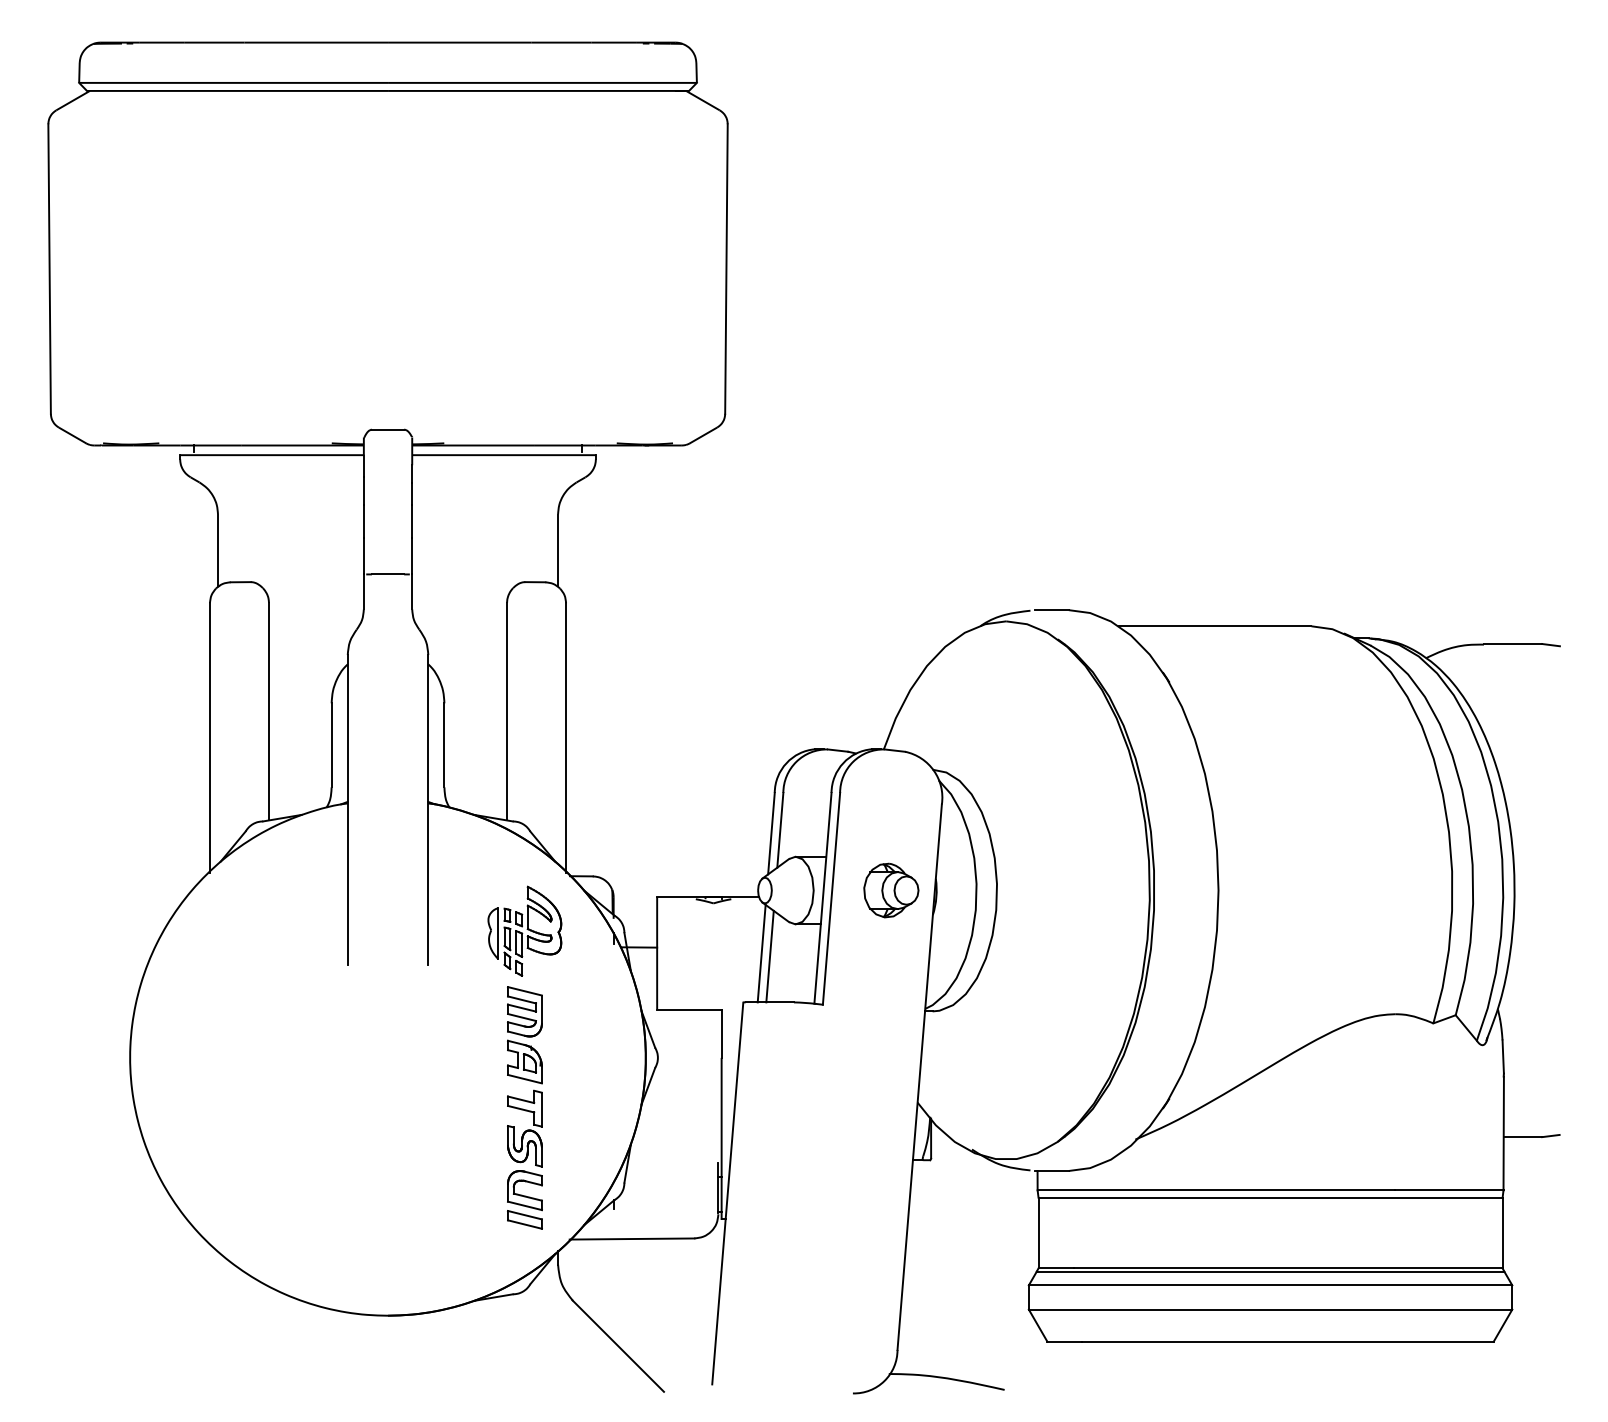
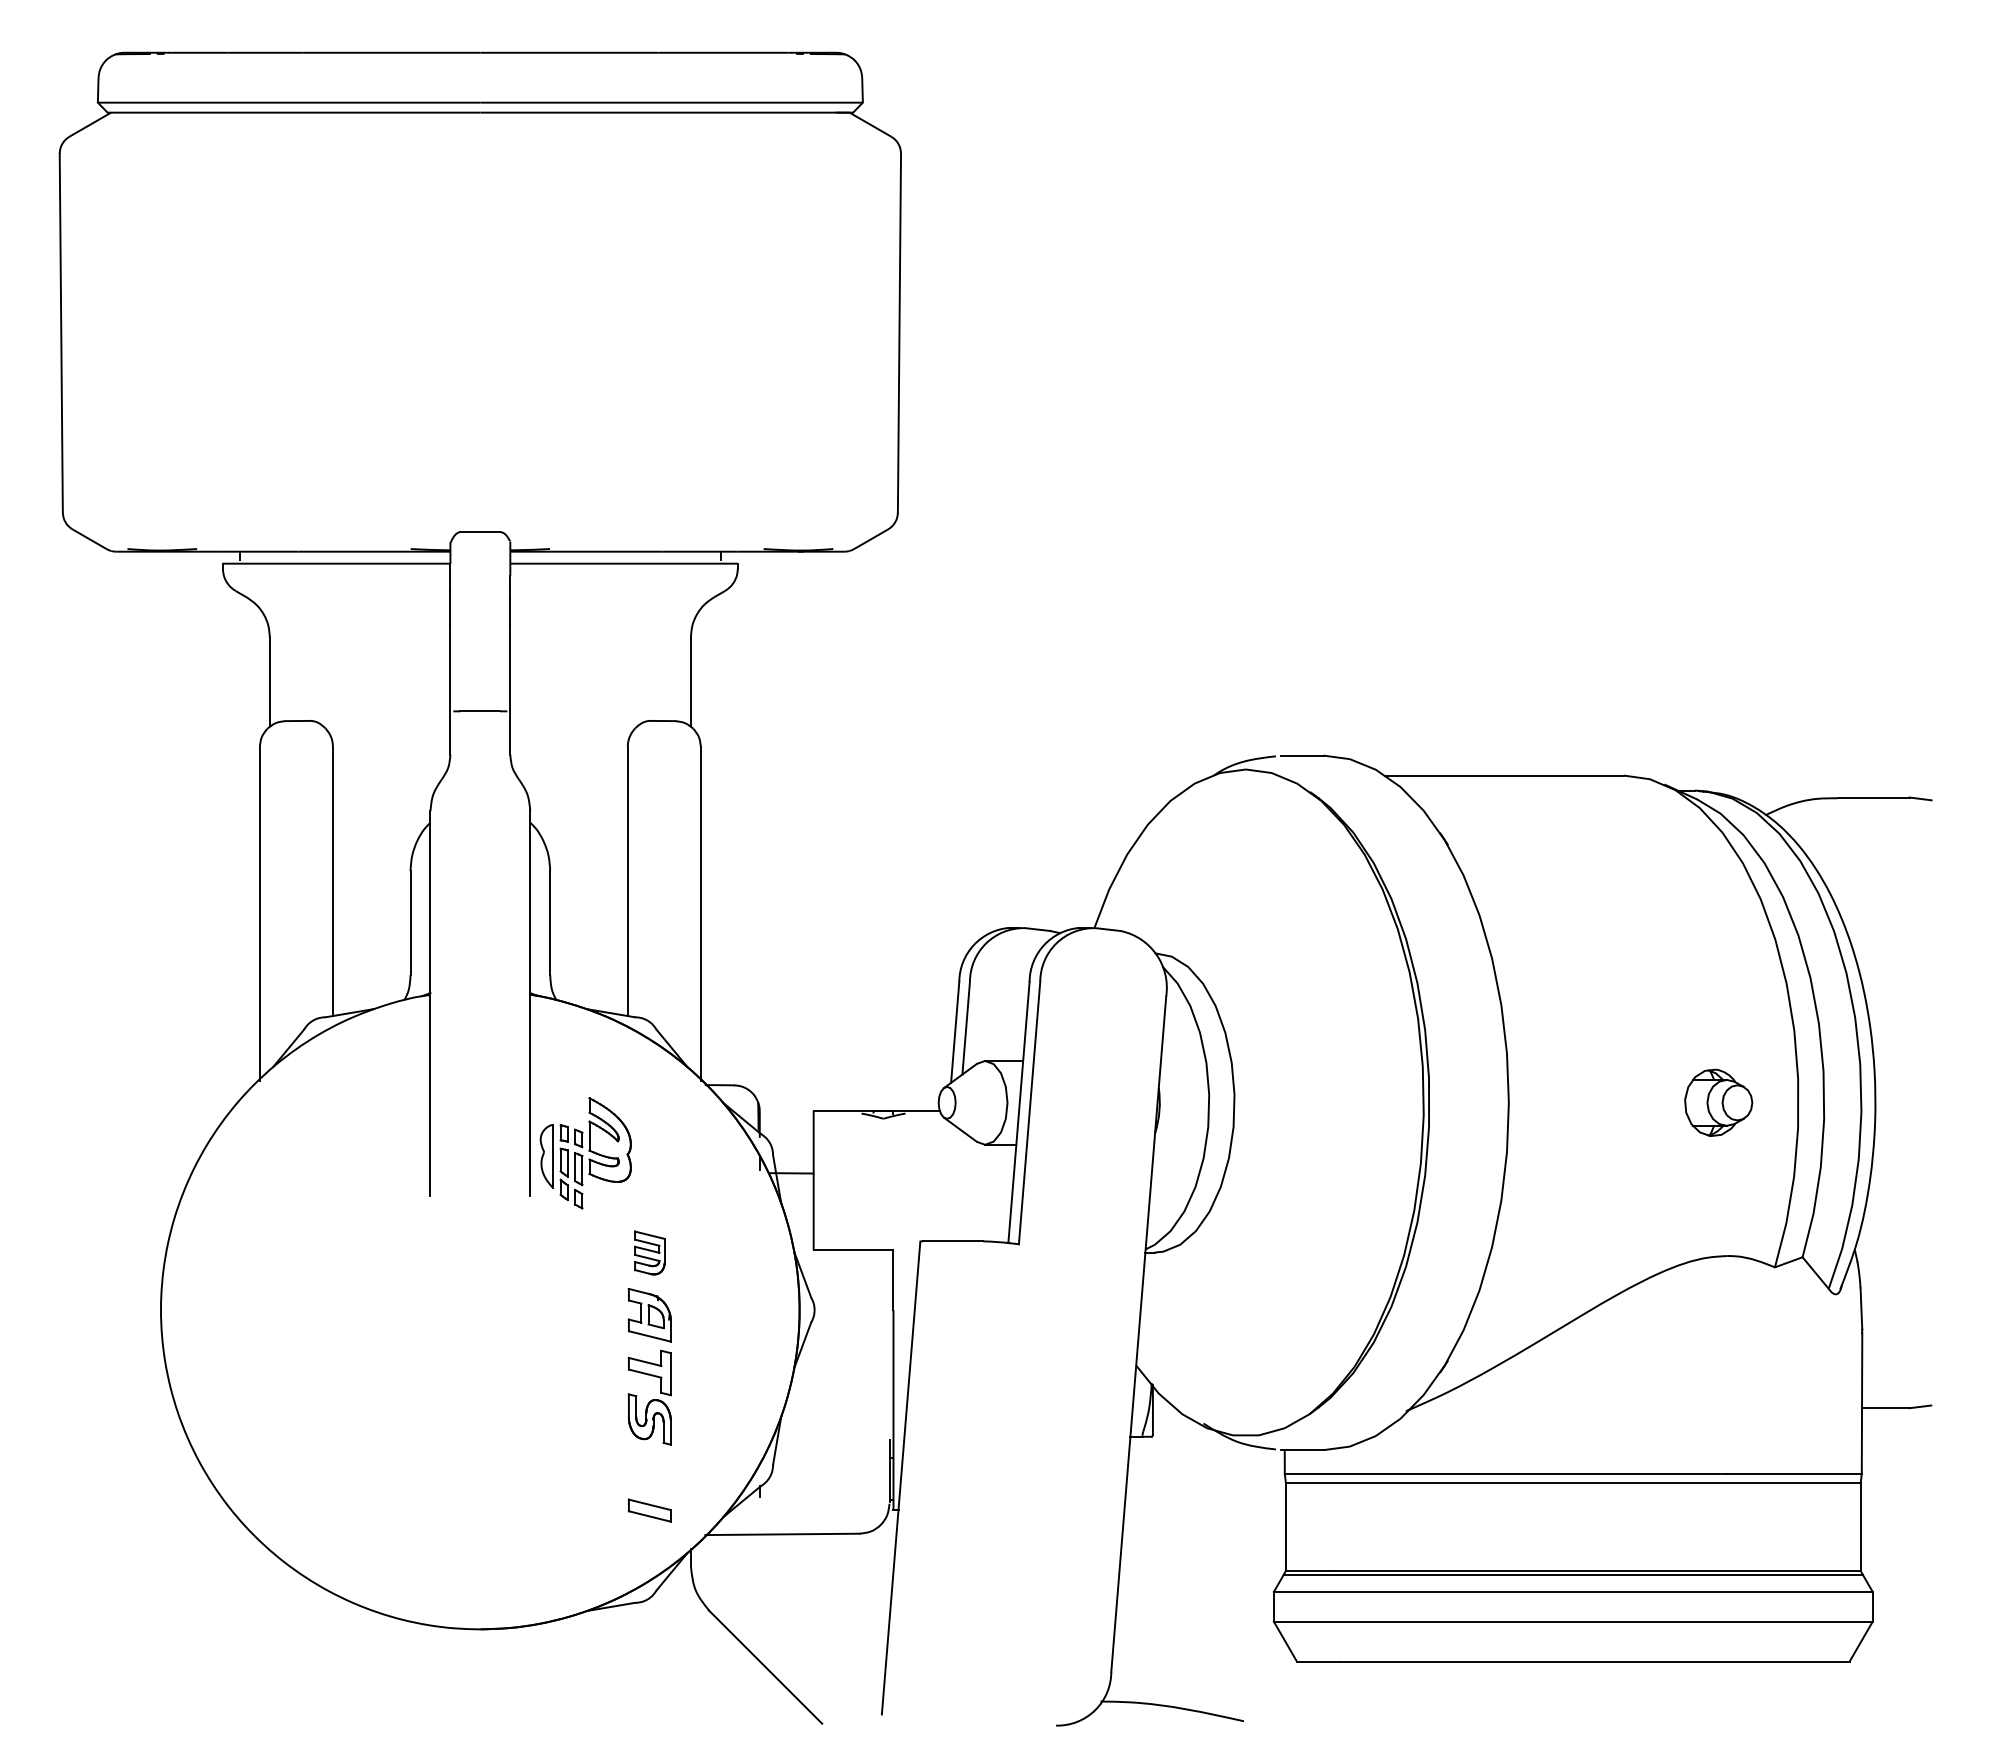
part: (891, 890) -> (1718, 1102), moved
part: (524, 931) -> (585, 1153), moved
line: (762, 953) -> (943, 1180), removed
line: (770, 956) -> (953, 1184), removed
part: (524, 1011) -> (649, 1252), size x0.7
part: (524, 1190) -> (649, 1474), removed

